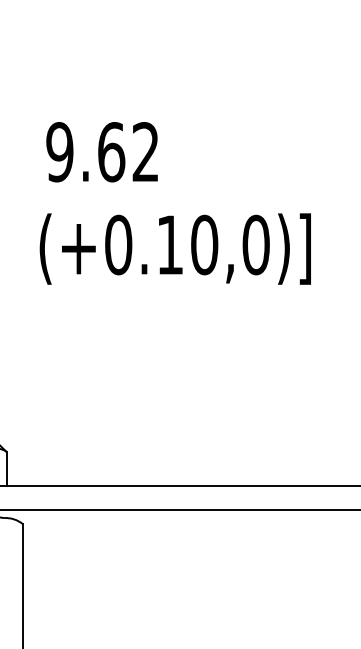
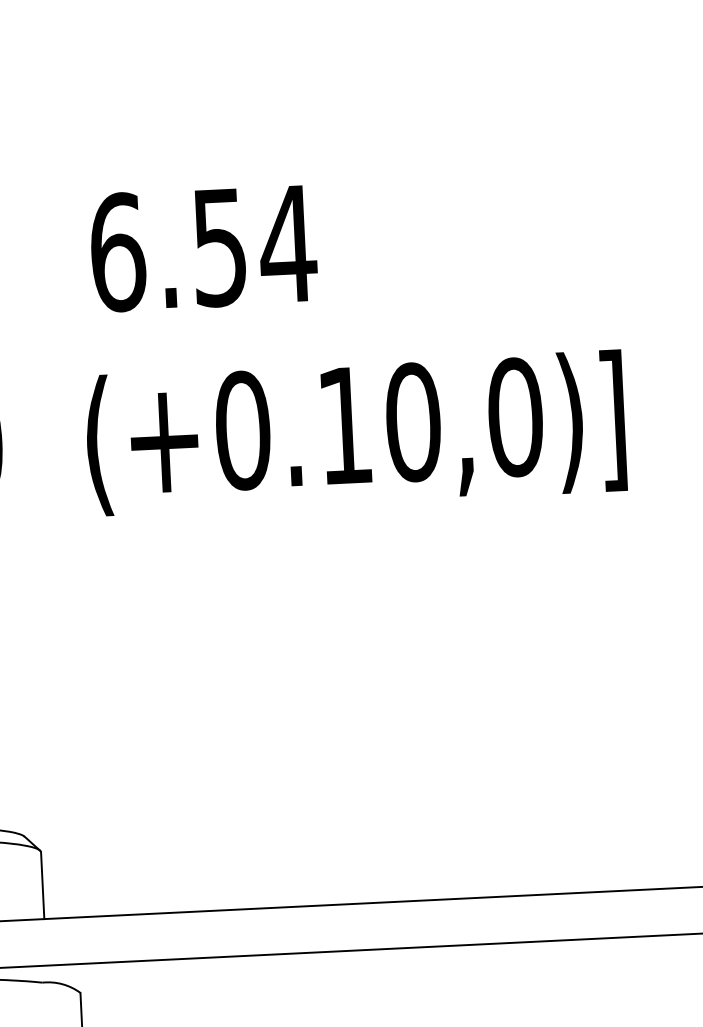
text: (103, 152) -> (204, 248), 9.62 -> 6.54

